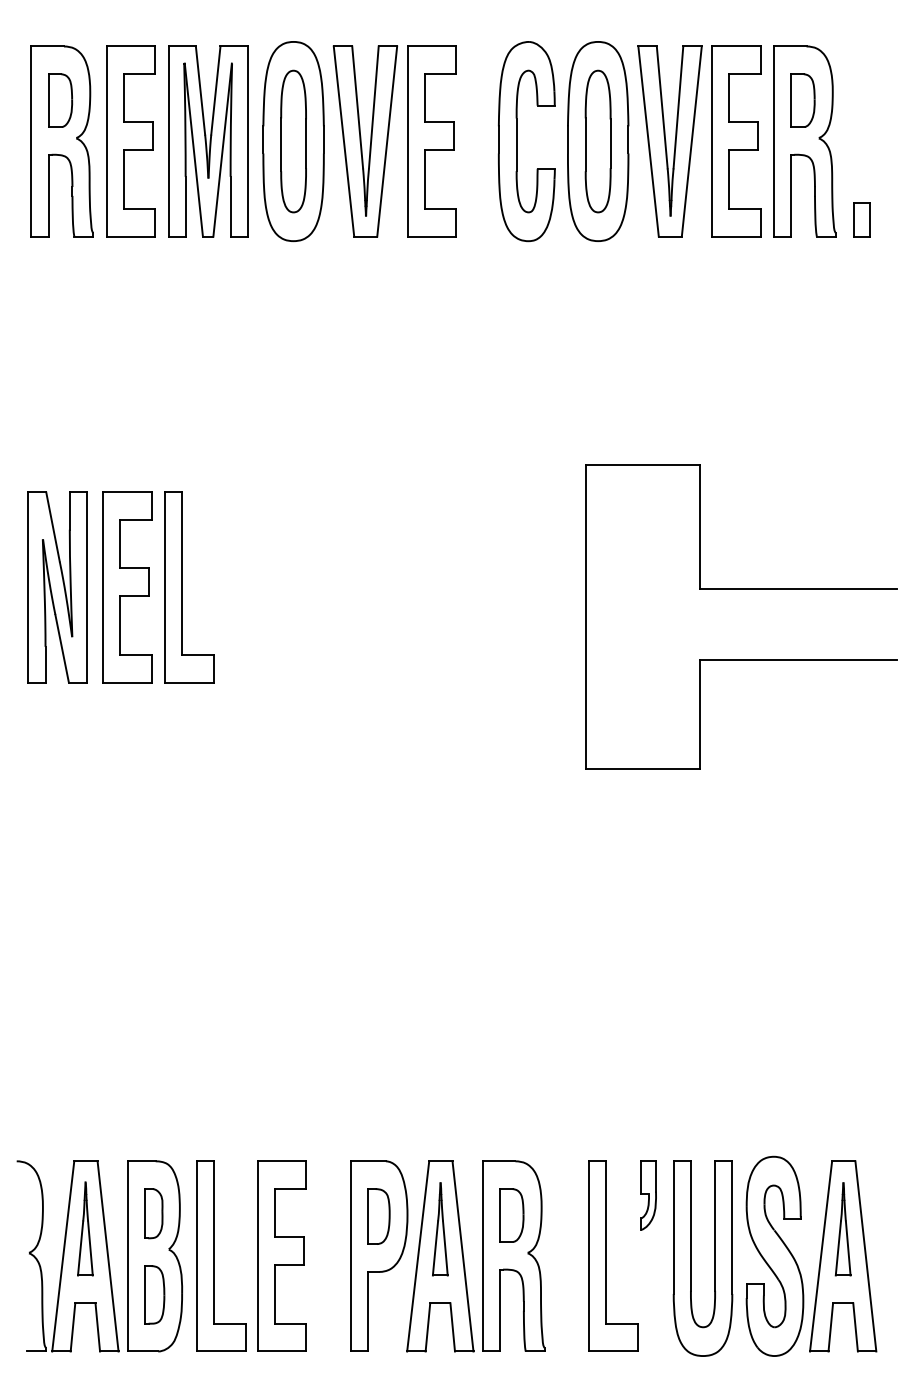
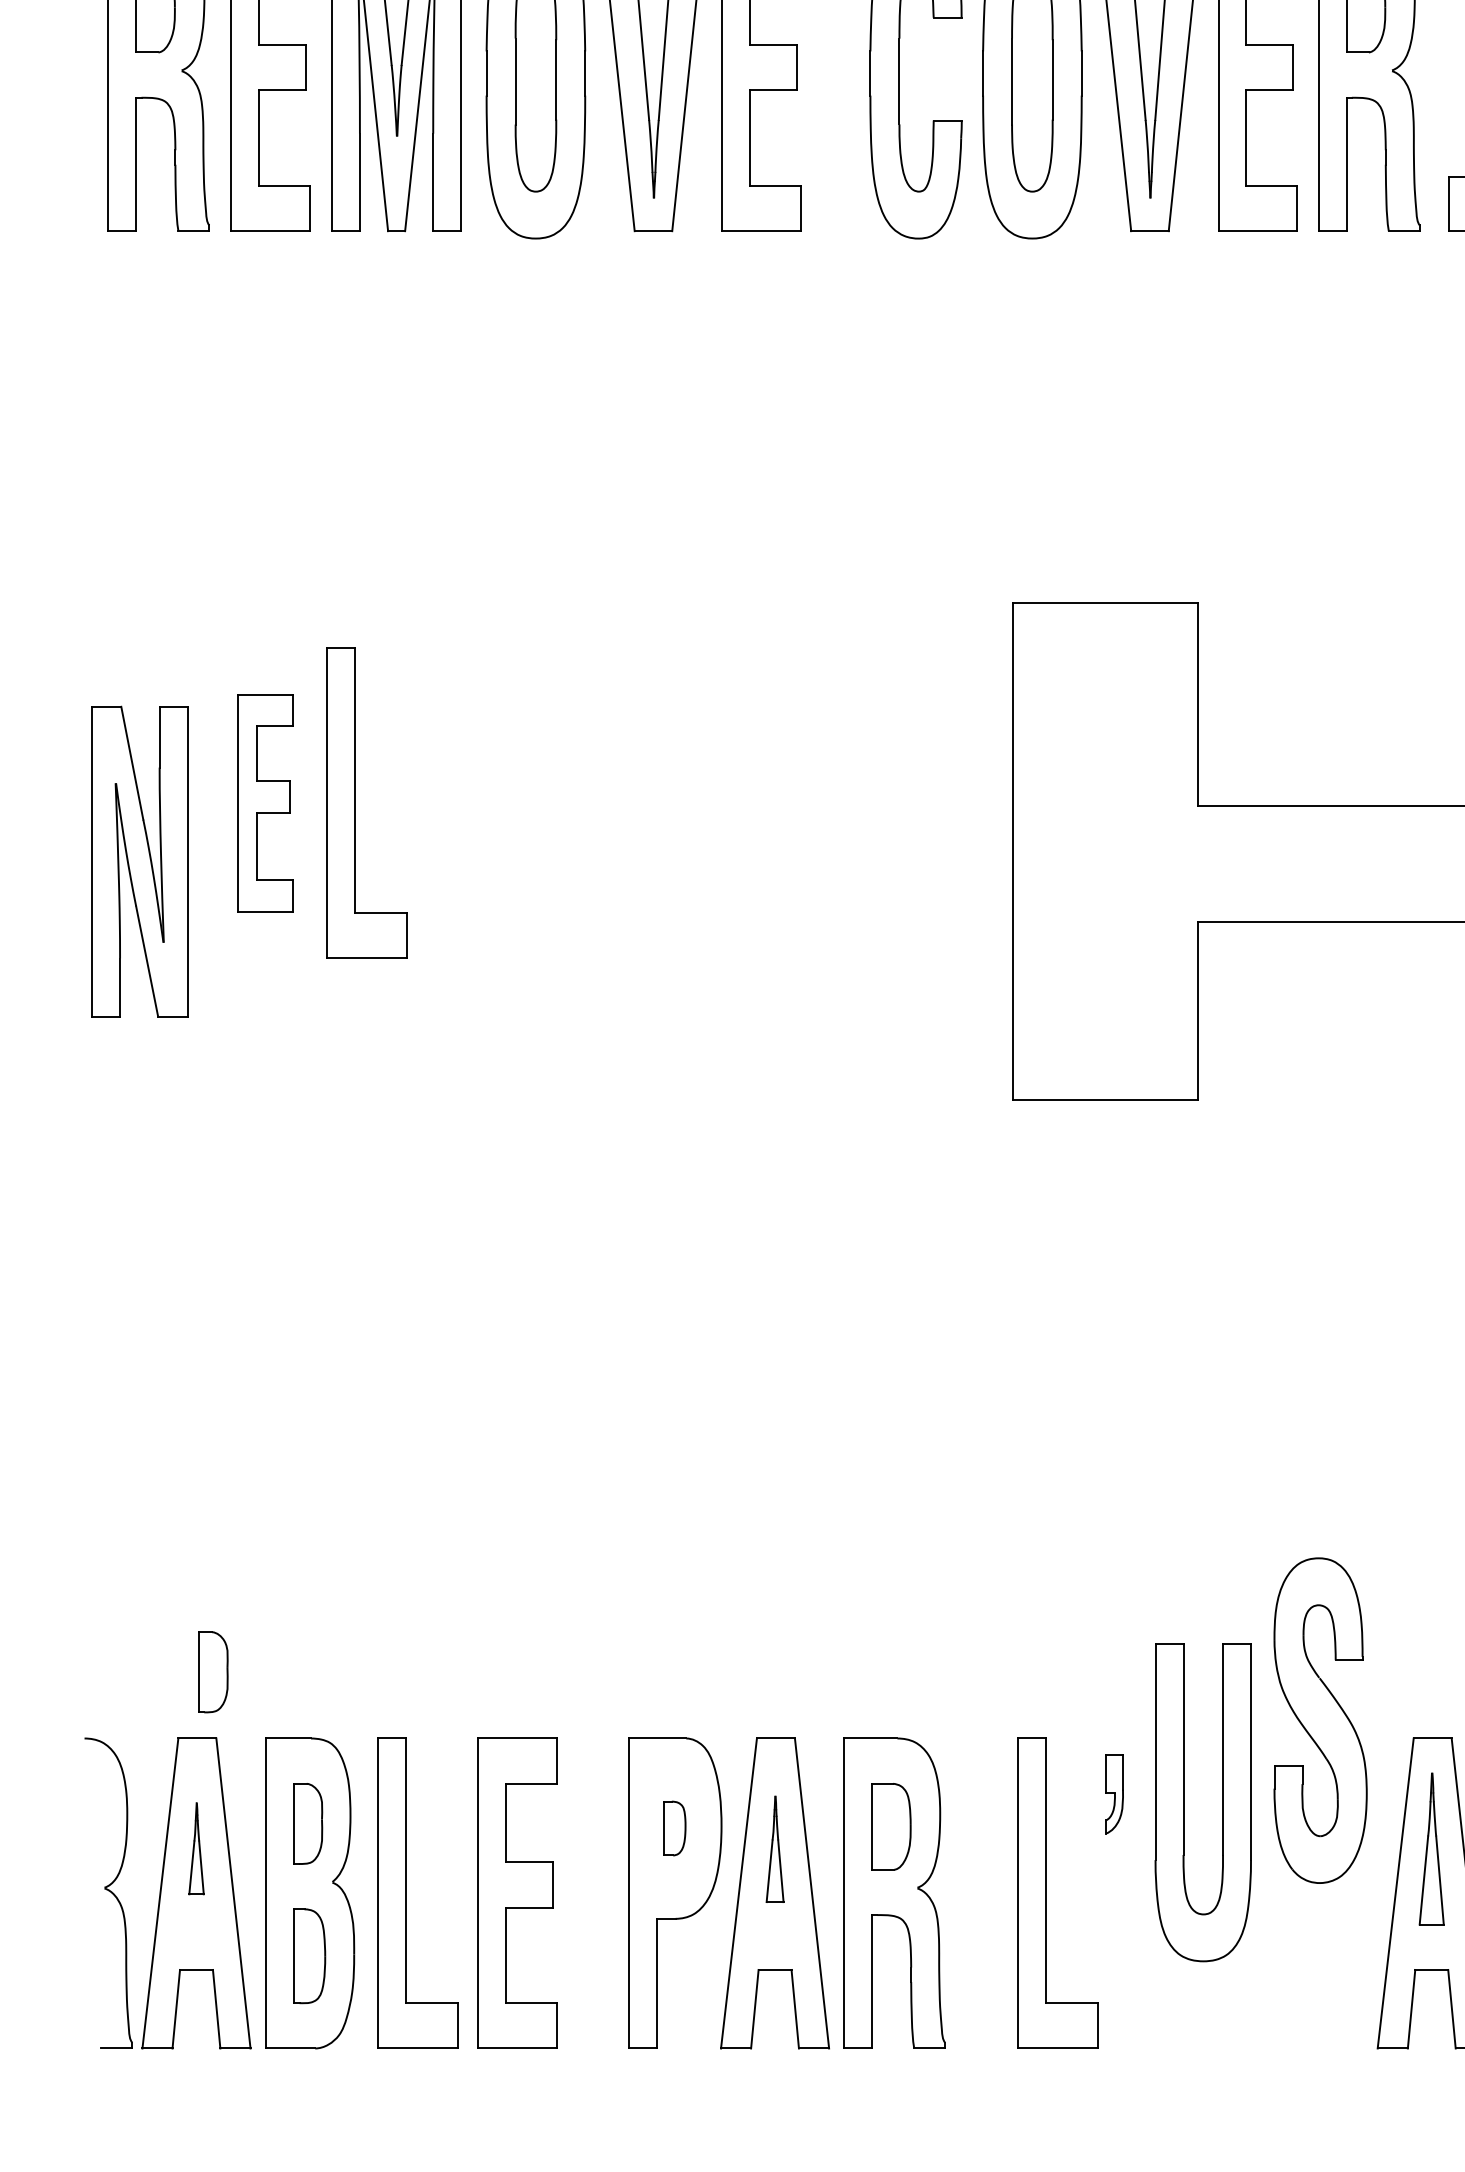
part: (57, 587) -> (139, 861), moved
part: (127, 587) -> (265, 803), size x0.7
part: (95, 1120) -> (212, 1671), added
part: (648, 1195) -> (1114, 1794), size x0.7
part: (378, 1216) -> (674, 1828), size x0.6
part: (85, 1228) -> (196, 1848), size x0.6
part: (440, 1229) -> (775, 1849), size x0.7
part: (774, 1255) -> (1319, 1719), moved
part: (691, 1258) -> (1184, 1802), moved

